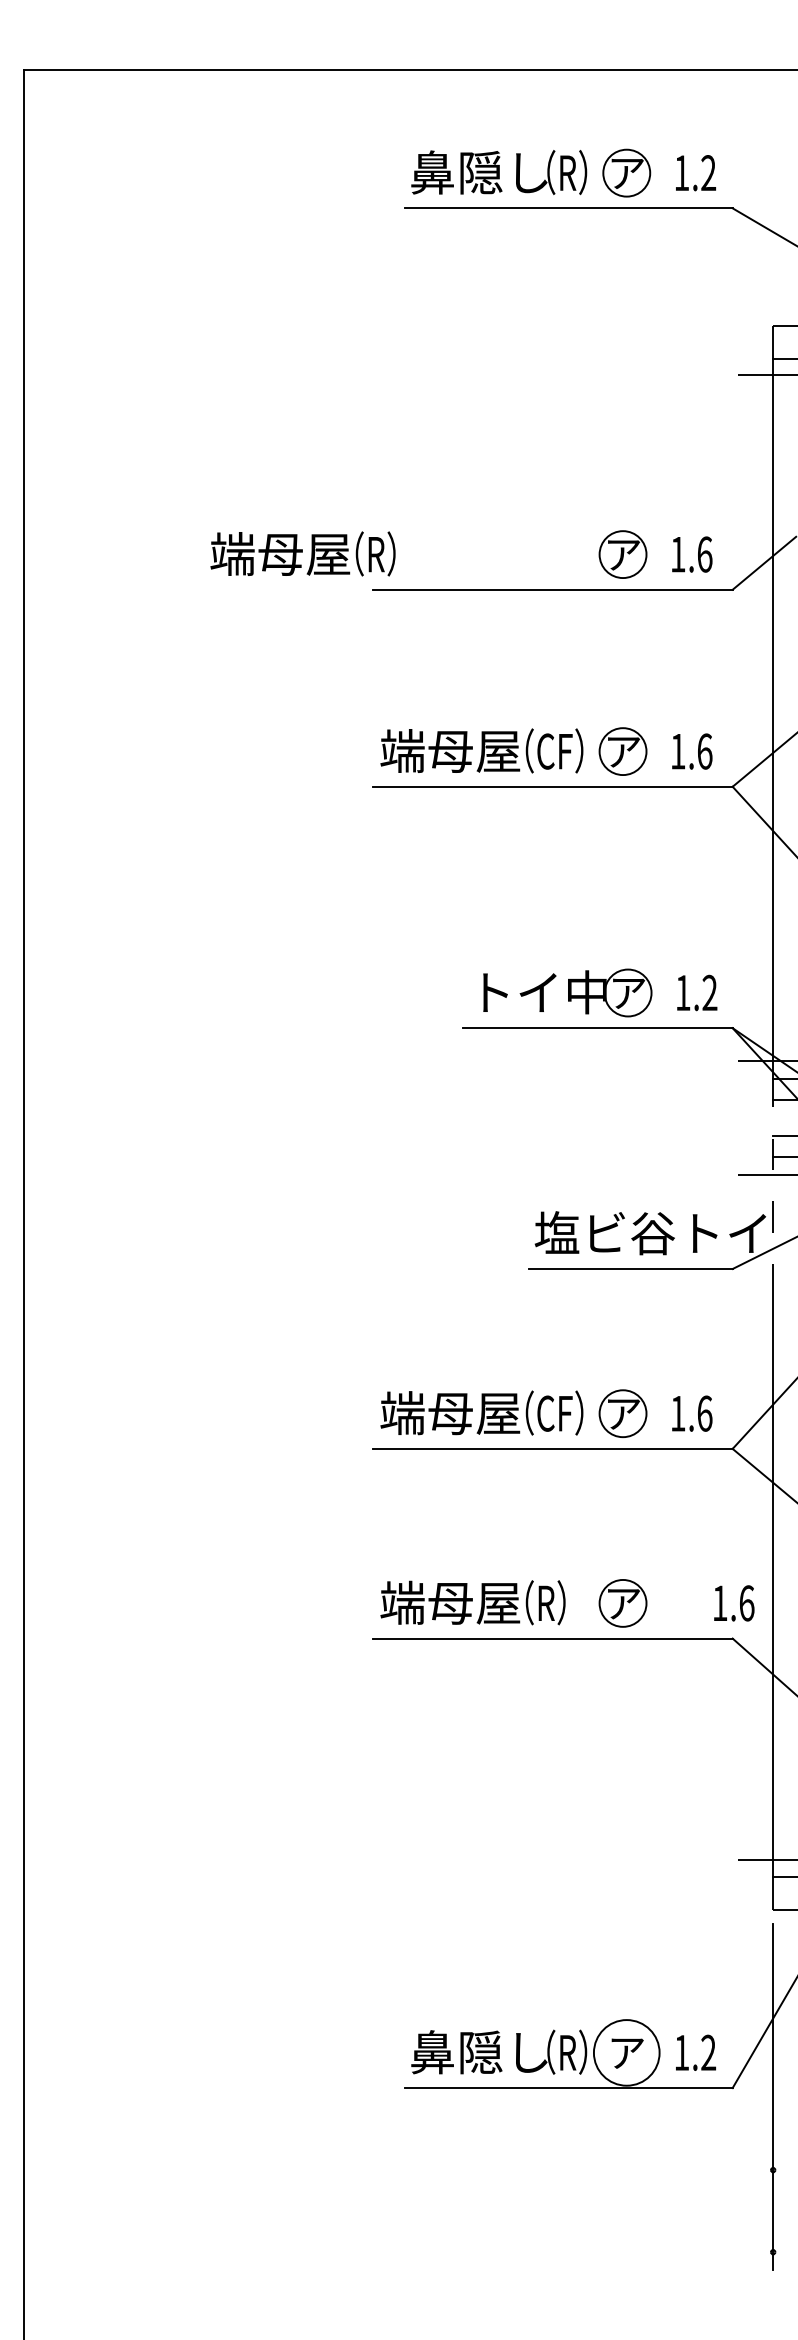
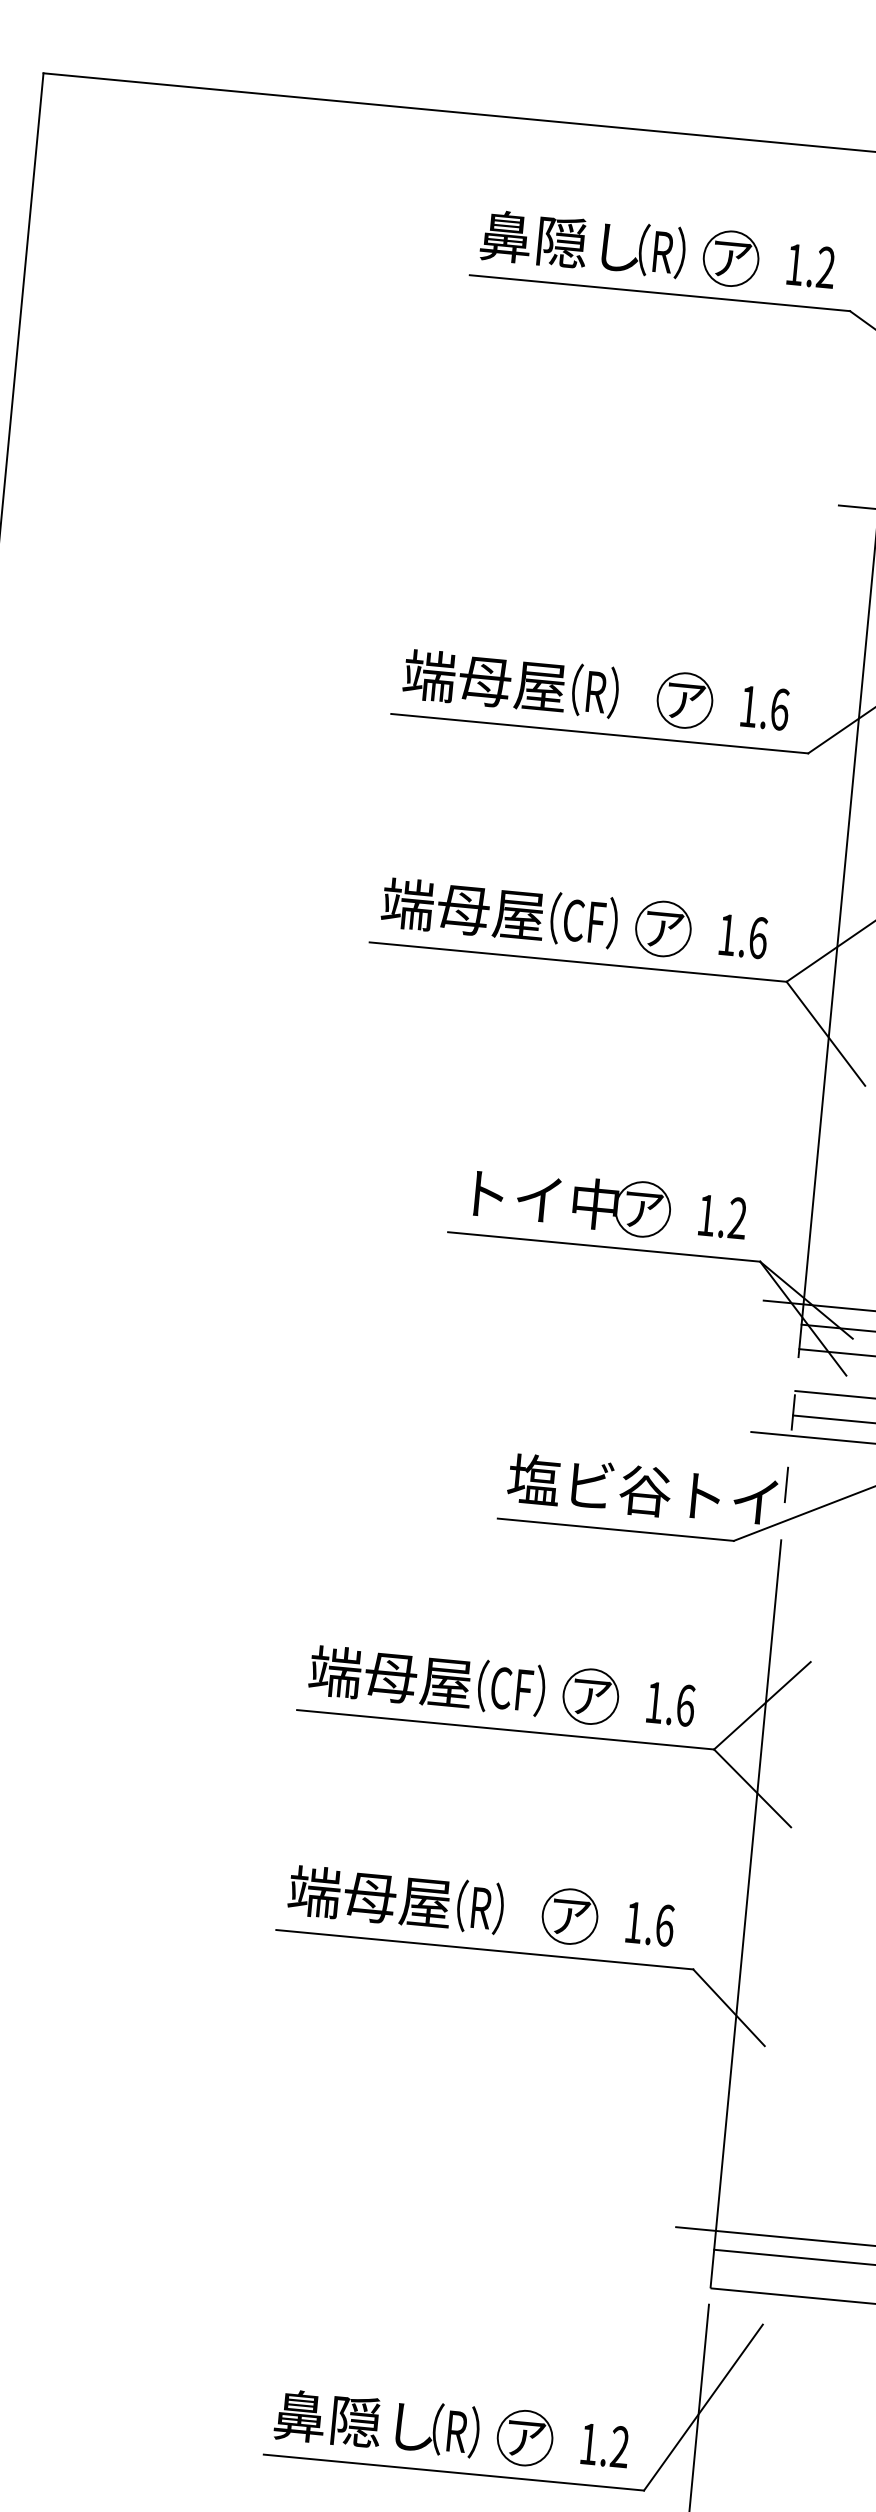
text: (302, 553) -> (510, 682), moved
text: (734, 1603) -> (650, 1924), moved
circle: (626, 2052) -> (524, 2437), size x0.71

